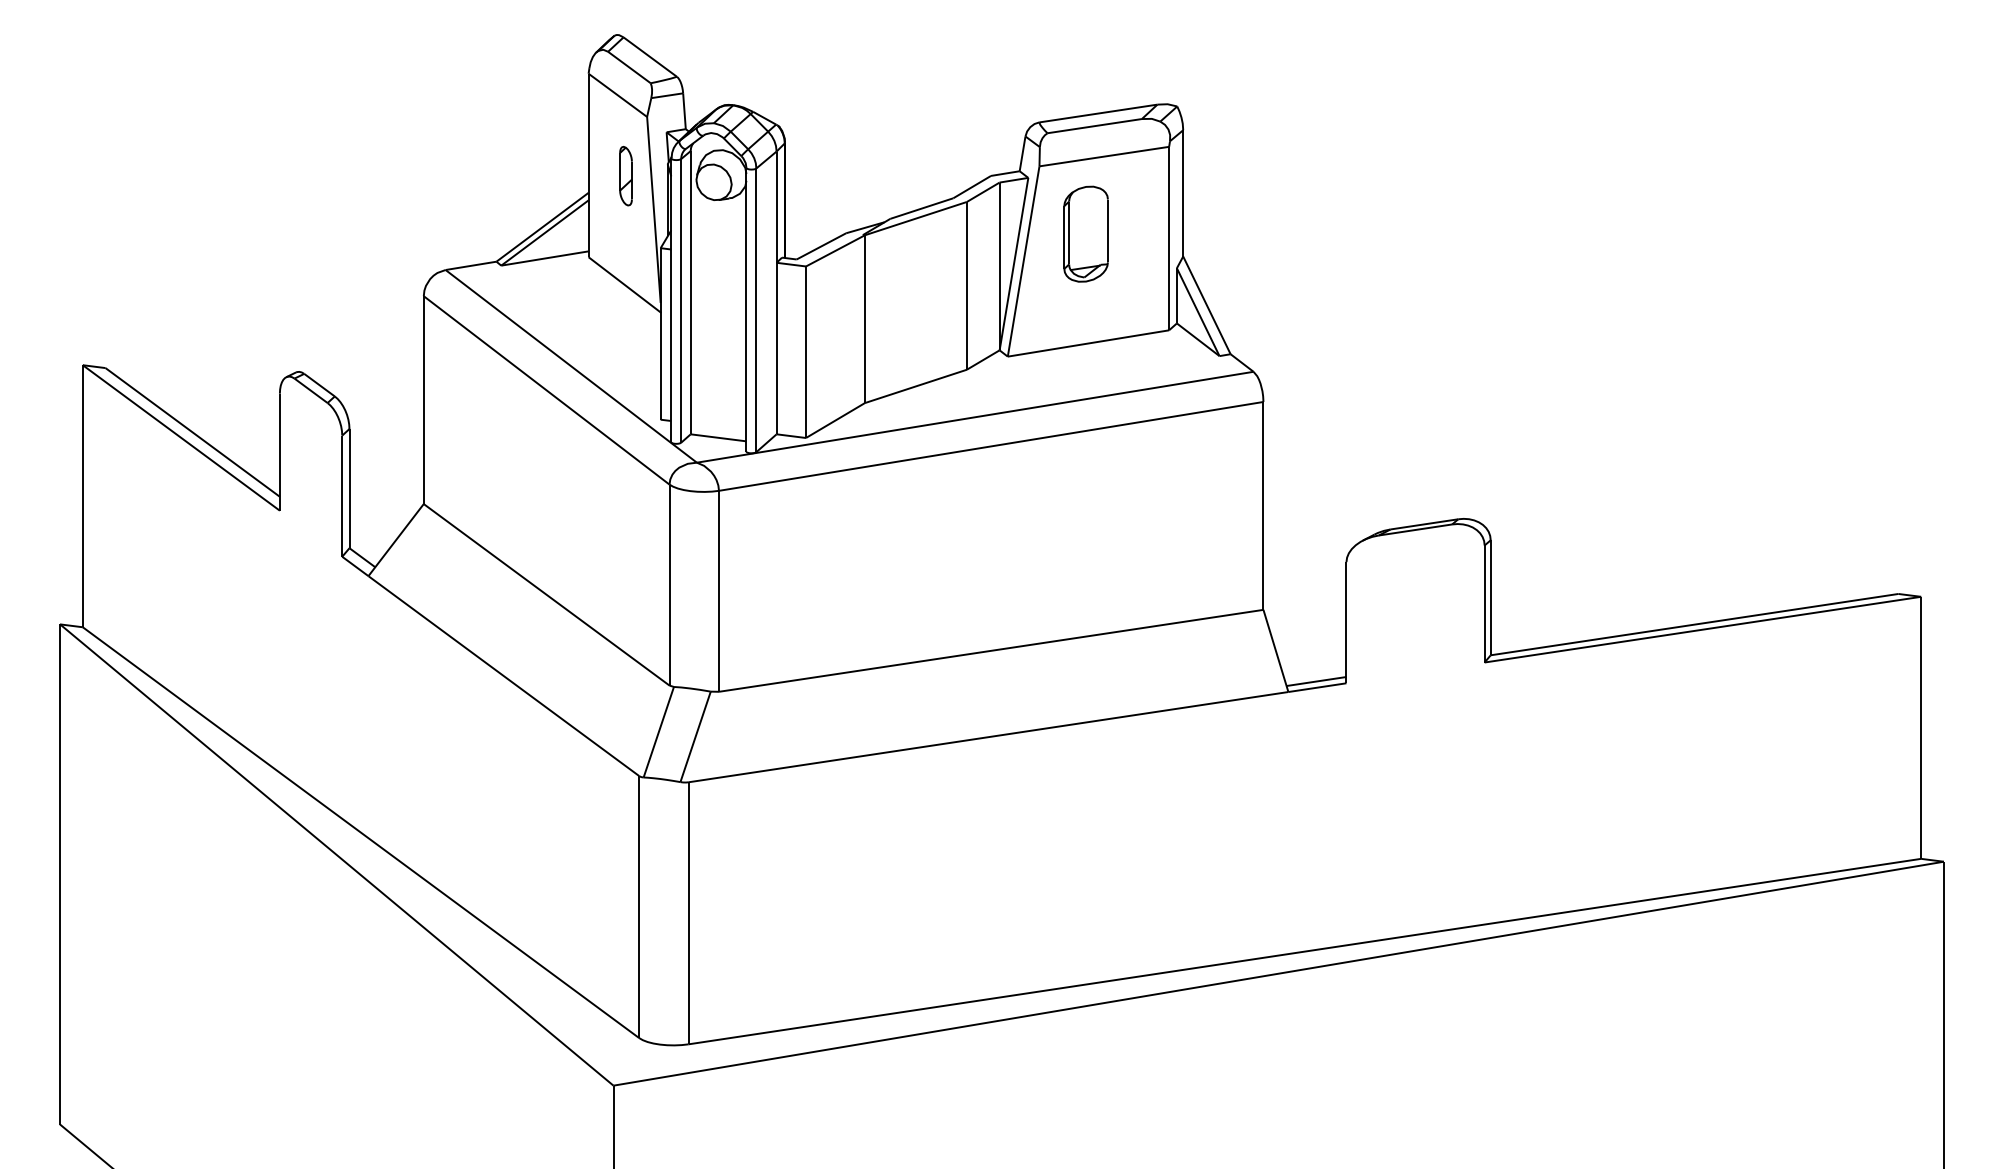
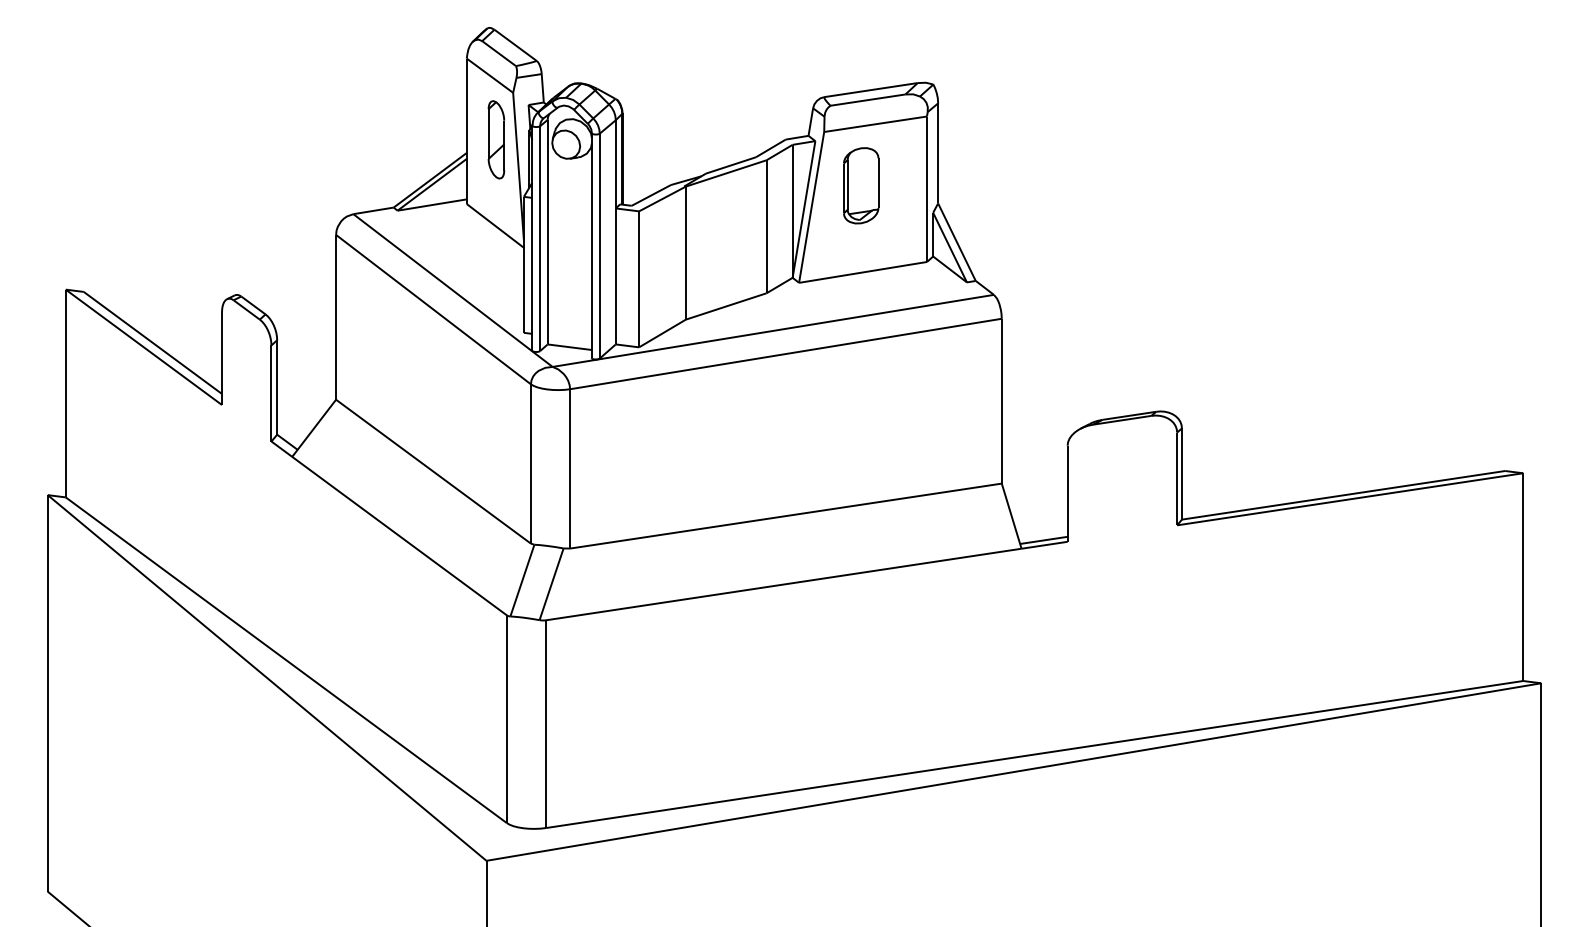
part: (625, 175) -> (496, 139), size x1.67

